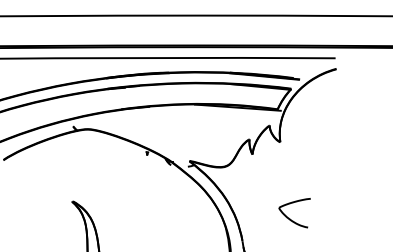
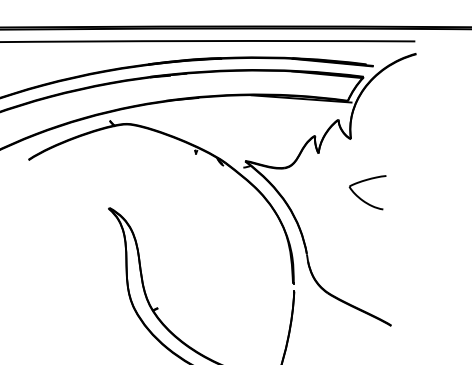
part: (291, 218) -> (363, 199), moved

